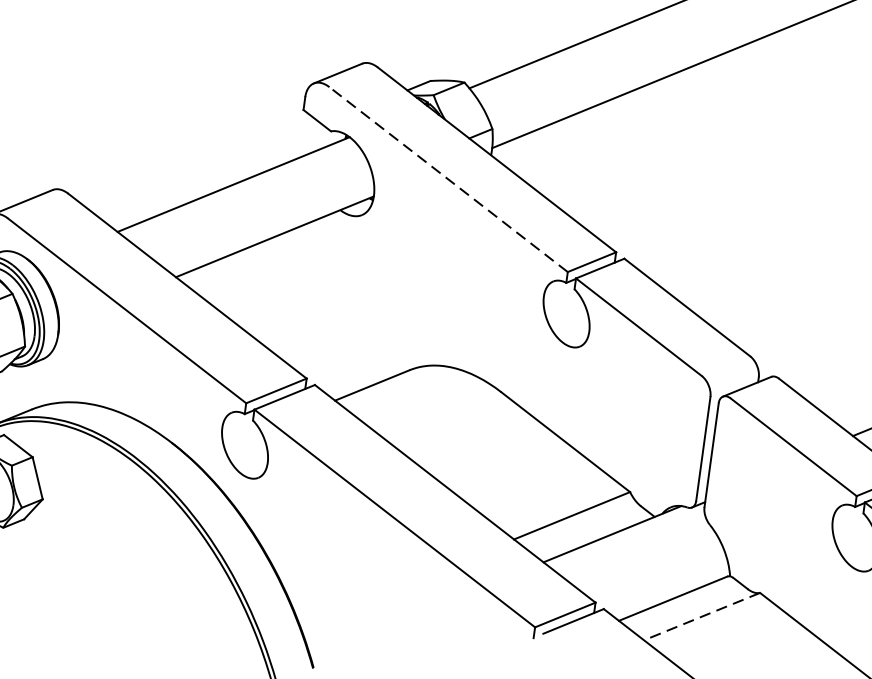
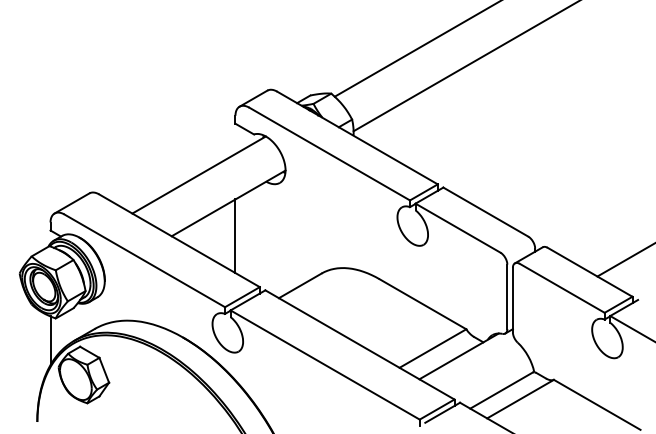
line: (448, 180) -> (329, 154), dashed -> solid
line: (278, 291) -> (235, 236), added
line: (701, 617) -> (520, 399), dashed -> solid

